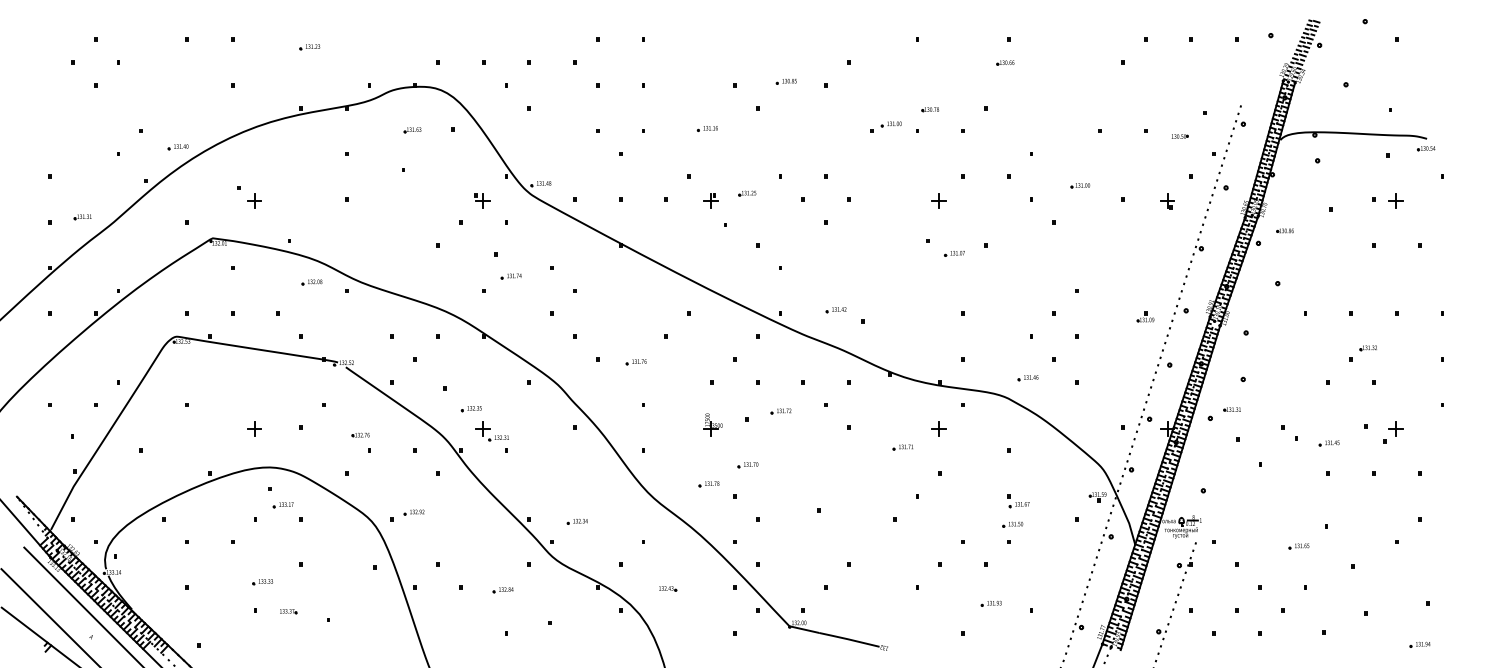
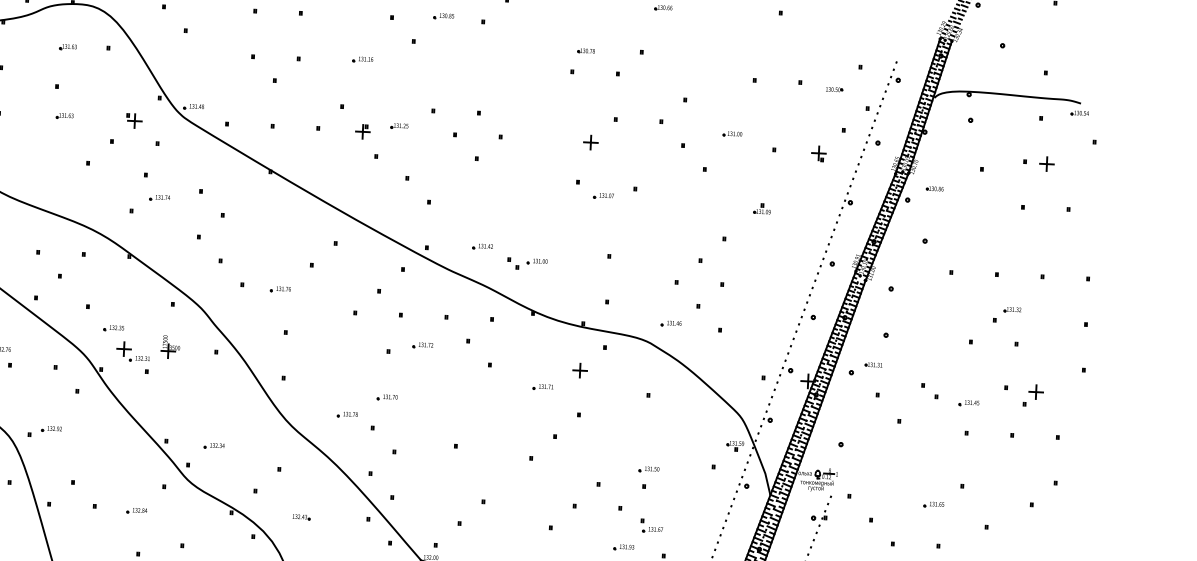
part: (885, 126) -> (531, 263), moved
part: (412, 199) -> (64, 116), added
part: (1145, 316) -> (762, 208), moved
part: (712, 424) -> (170, 346), moved
part: (1018, 501) -> (652, 526), moved

